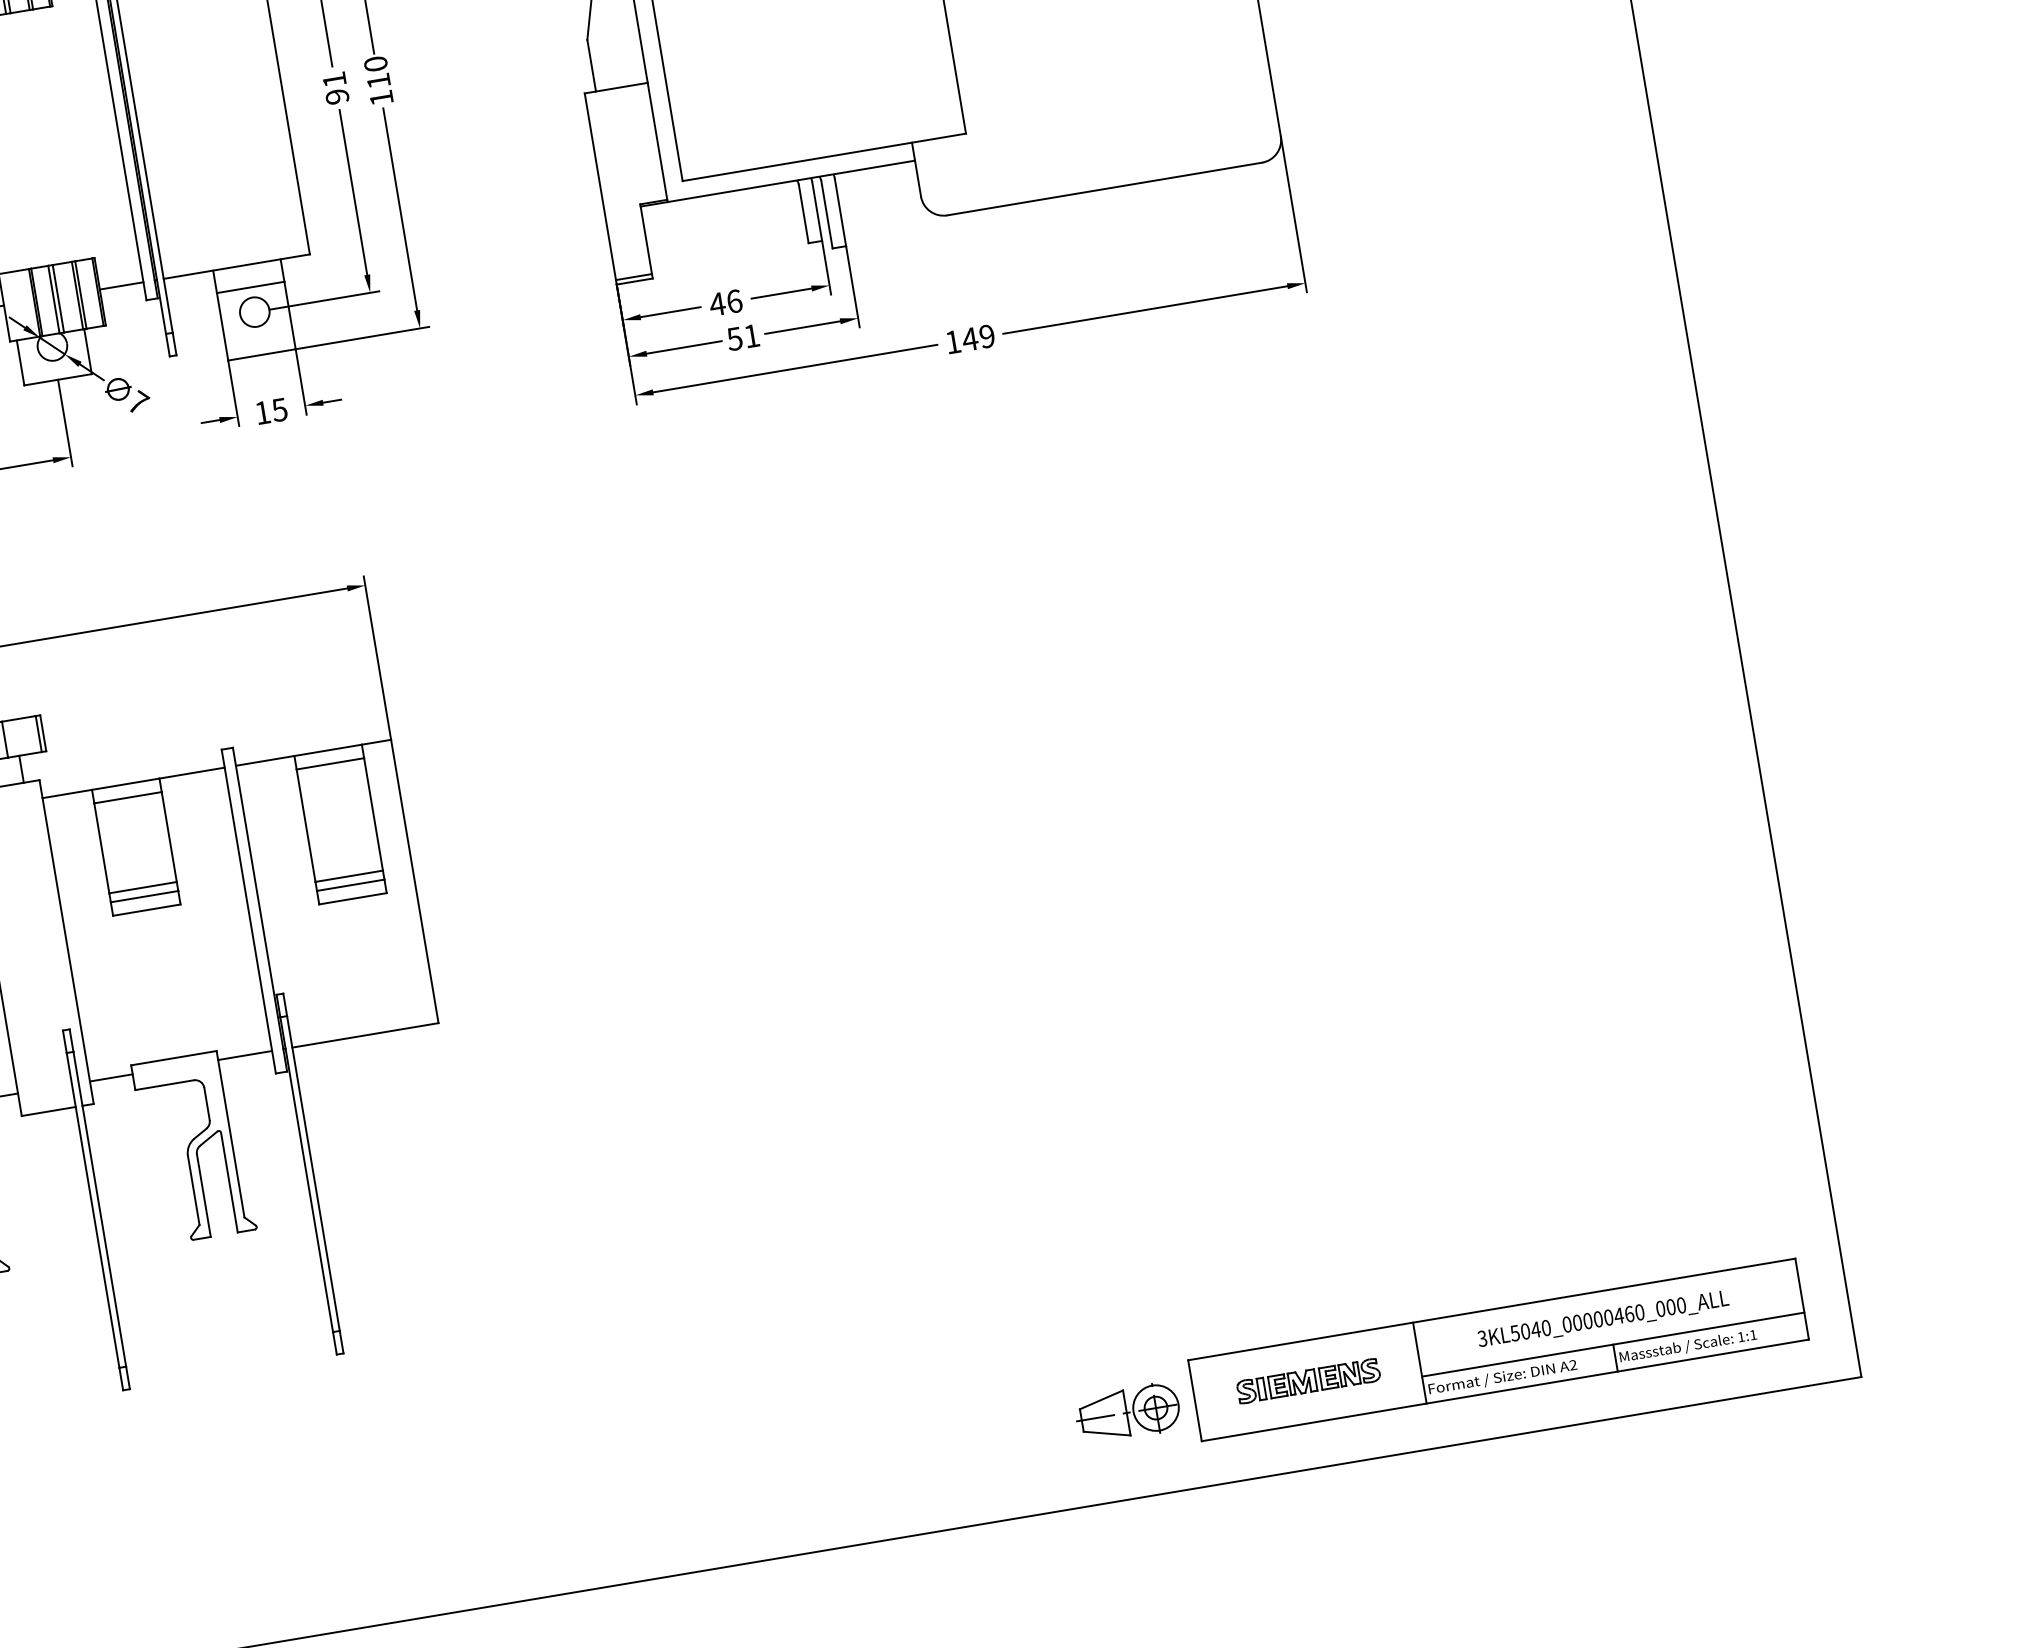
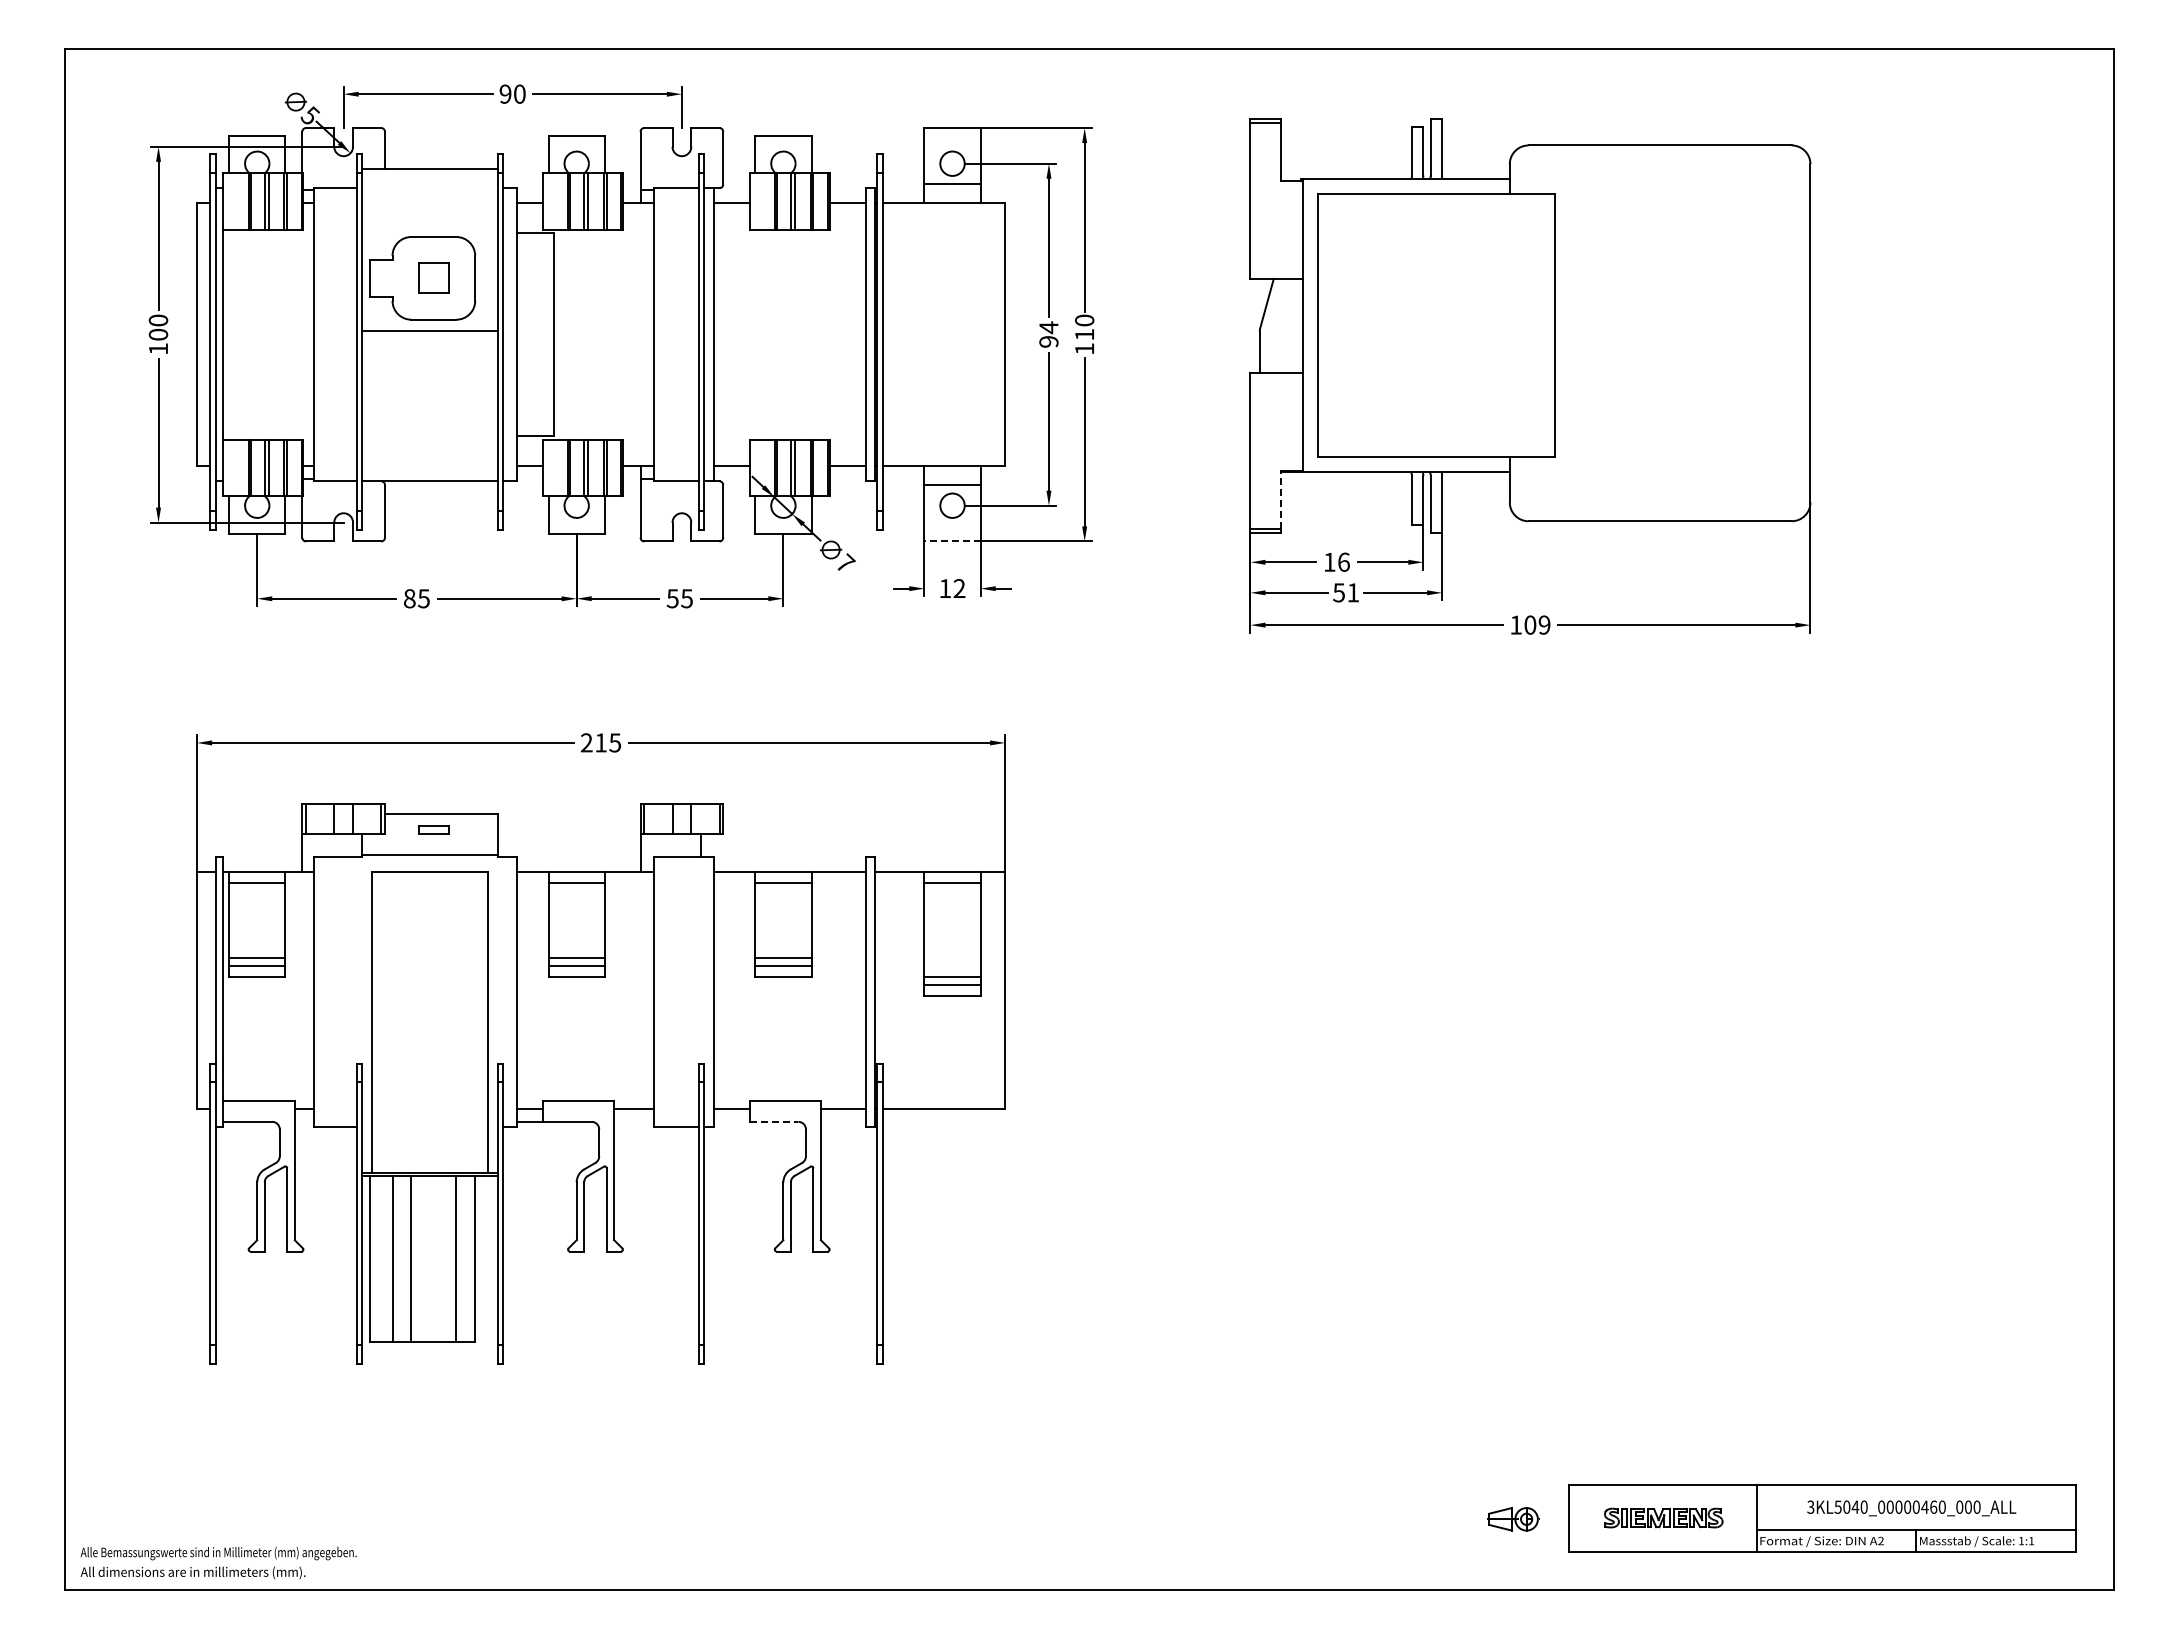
text: (333, 79) -> (1048, 327), 91 -> 94
line: (646, 239) -> (1280, 499), solid -> dashed
text: (717, 304) -> (1329, 562), 46 -> 16
text: (969, 338) -> (1529, 624), 149 -> 109
line: (261, 354) -> (952, 541), solid -> dashed
text: (279, 409) -> (959, 588), 15 -> 12
line: (165, 1084) -> (774, 1121), solid -> dashed
part: (1127, 1413) -> (1512, 1519), size x0.6

